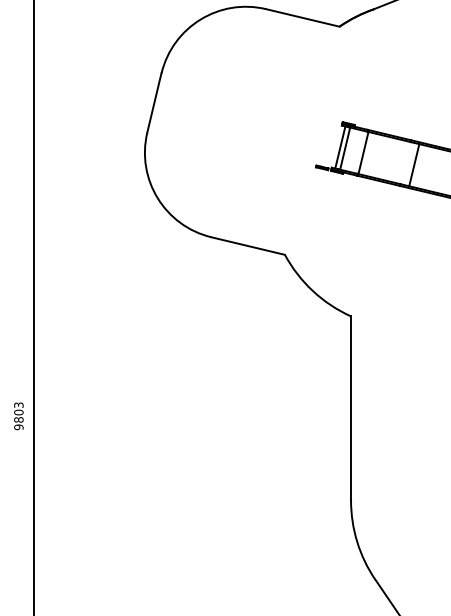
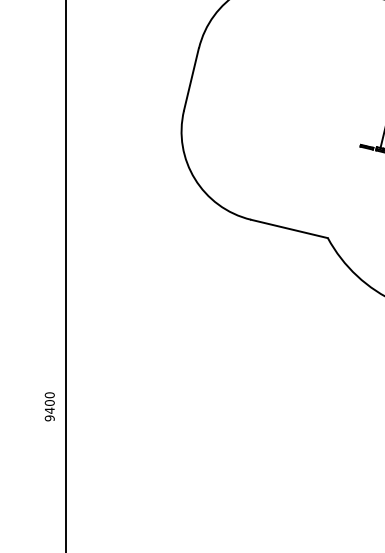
text: (18, 412) -> (49, 402), 9803 -> 9400

